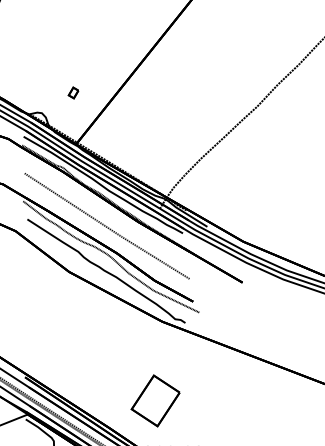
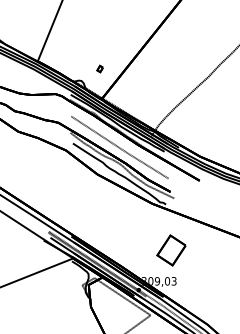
part: (155, 400) -> (171, 250), moved

